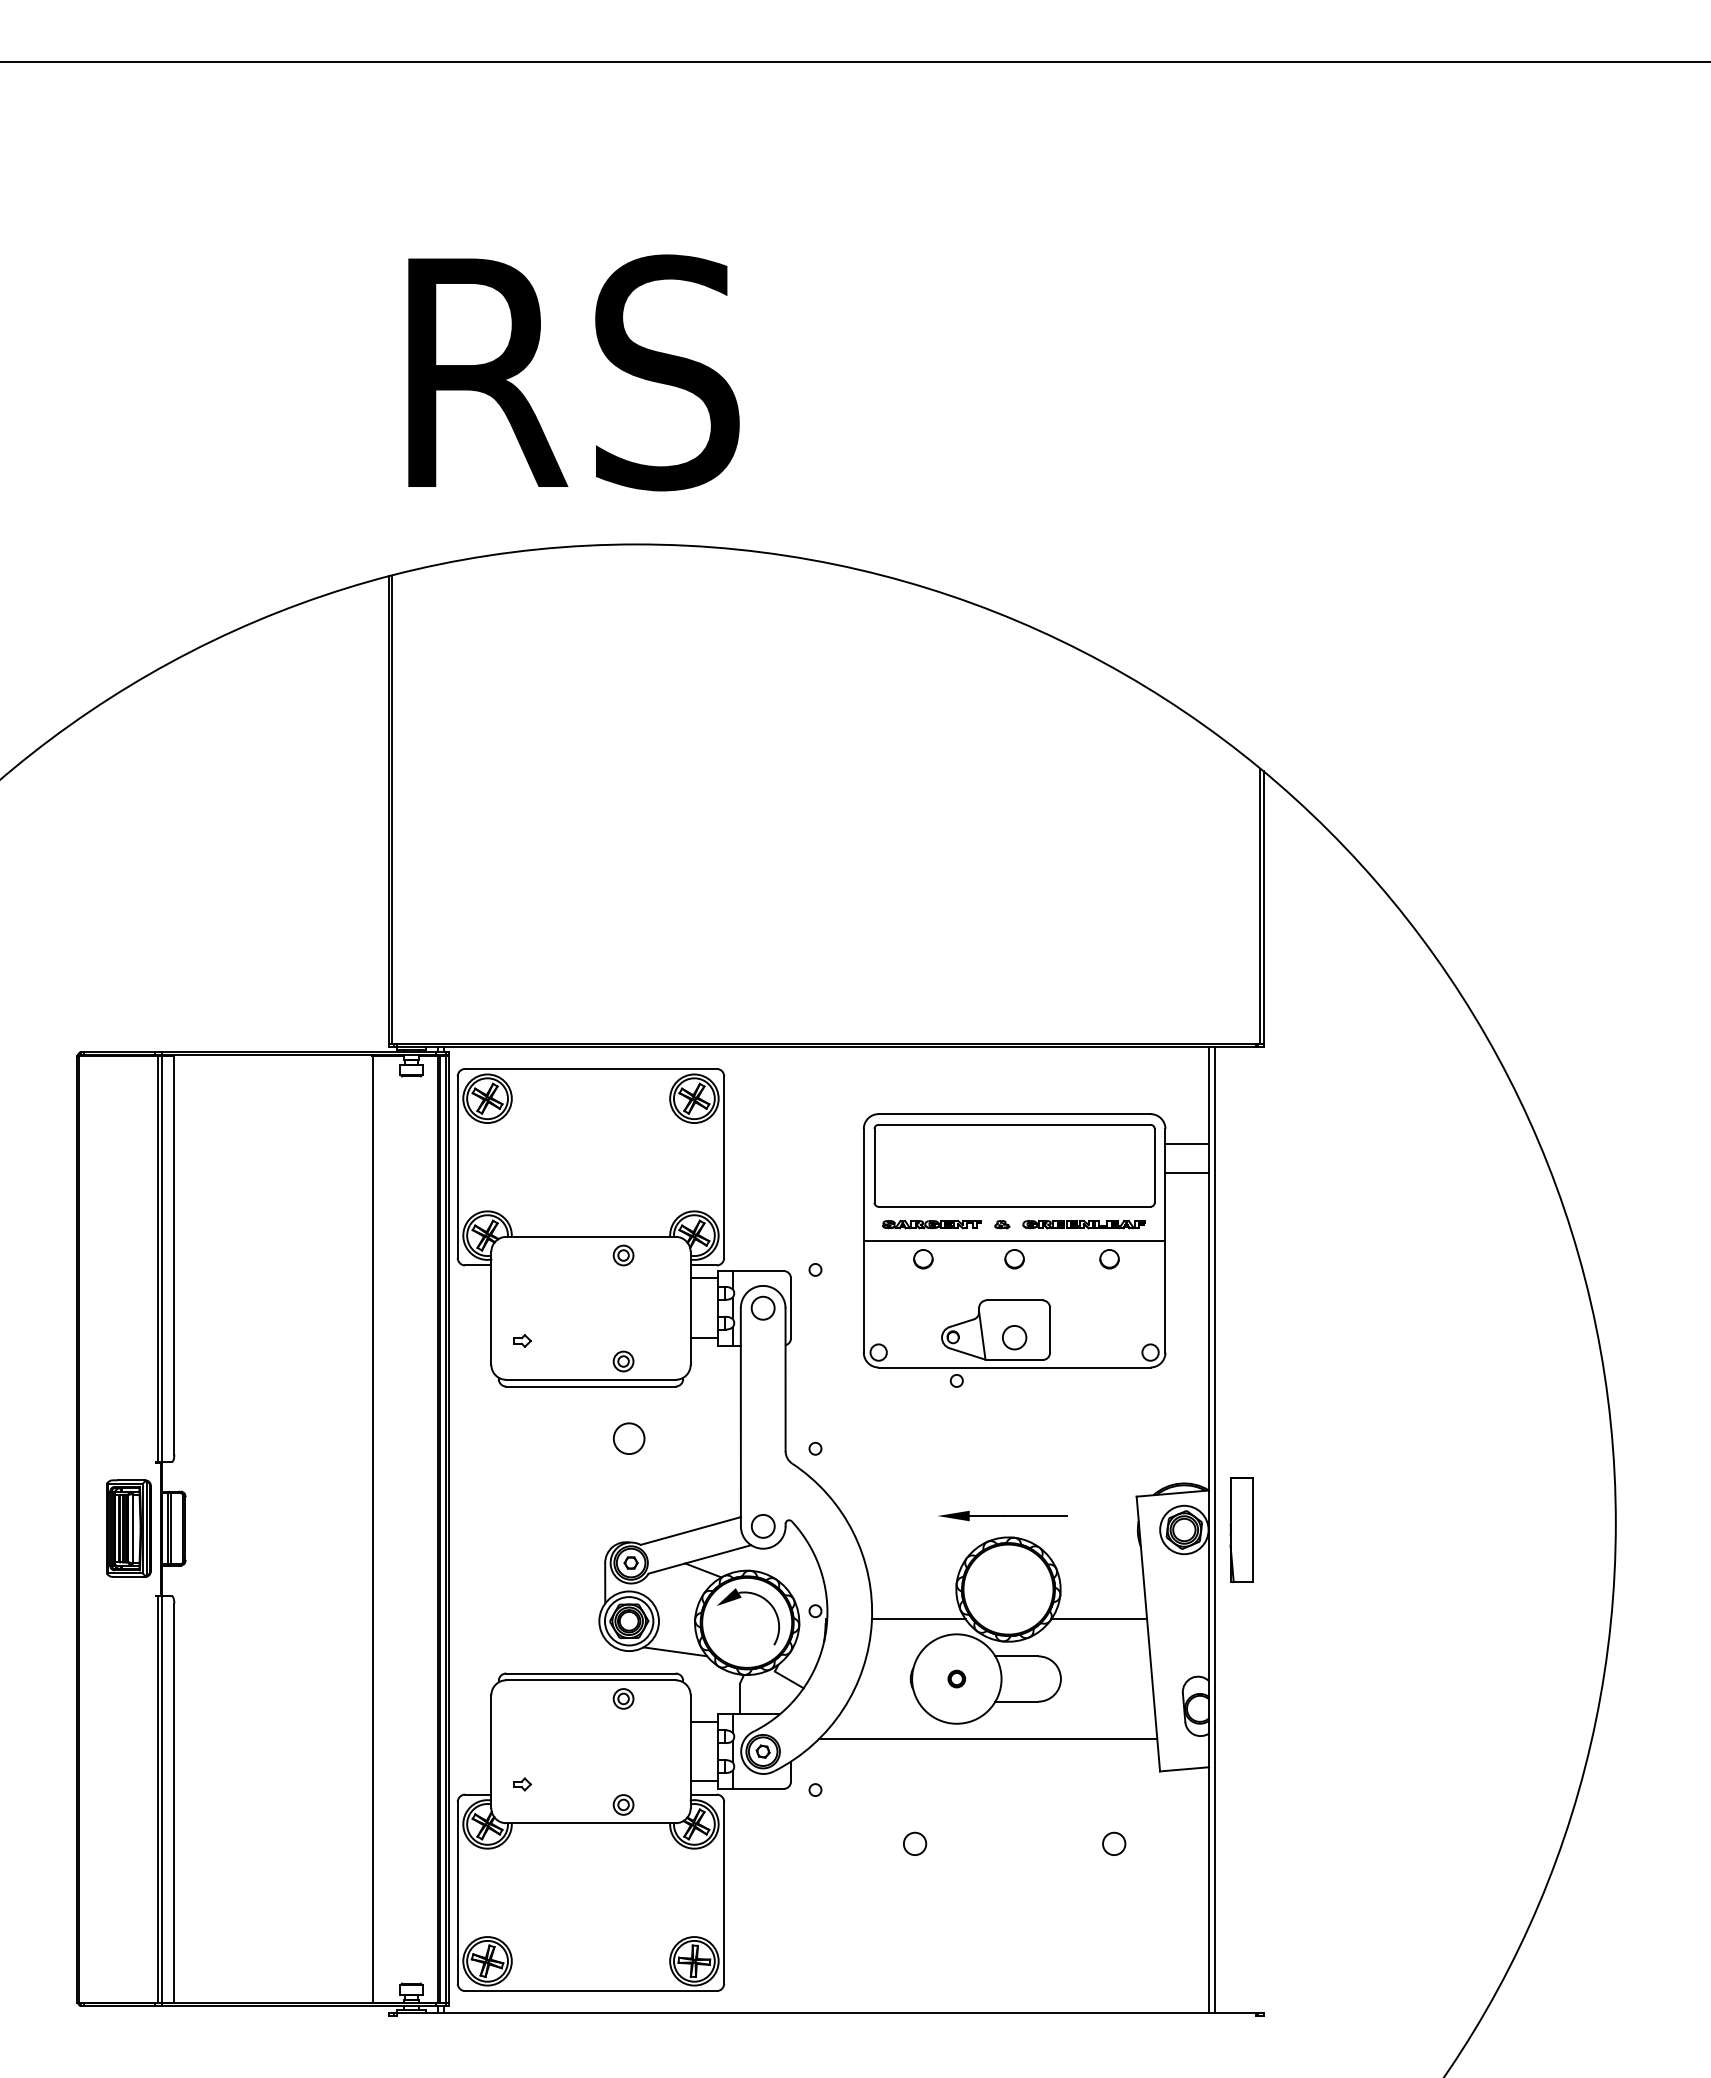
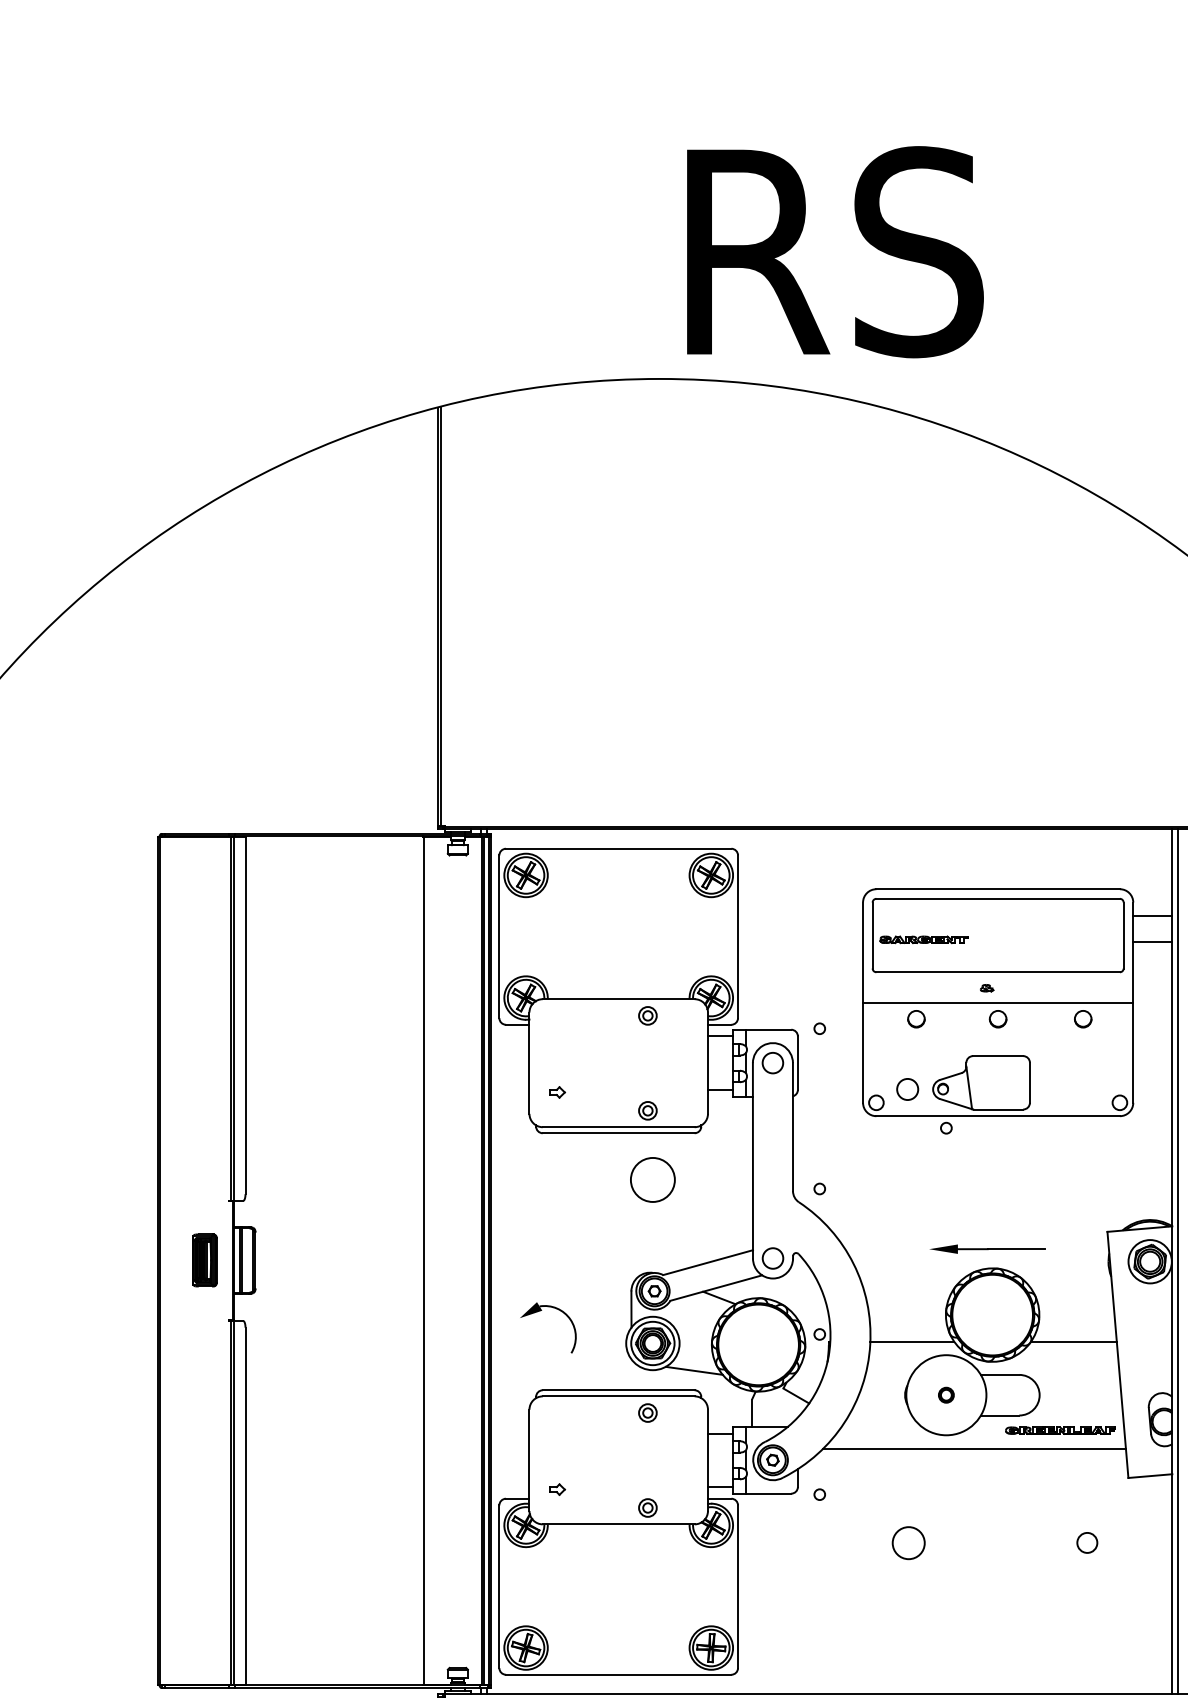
text: (573, 372) -> (835, 251), moved
part: (931, 1224) -> (923, 939), moved
part: (1083, 1224) -> (1059, 1430), moved
circle: (1014, 1337) -> (907, 1089), moved
circle: (628, 1438) -> (652, 1179), size x1.6
part: (128, 1528) -> (204, 1260), size x0.6
part: (739, 1598) -> (540, 1311), moved
circle: (915, 1843) -> (909, 1542), size x1.6

